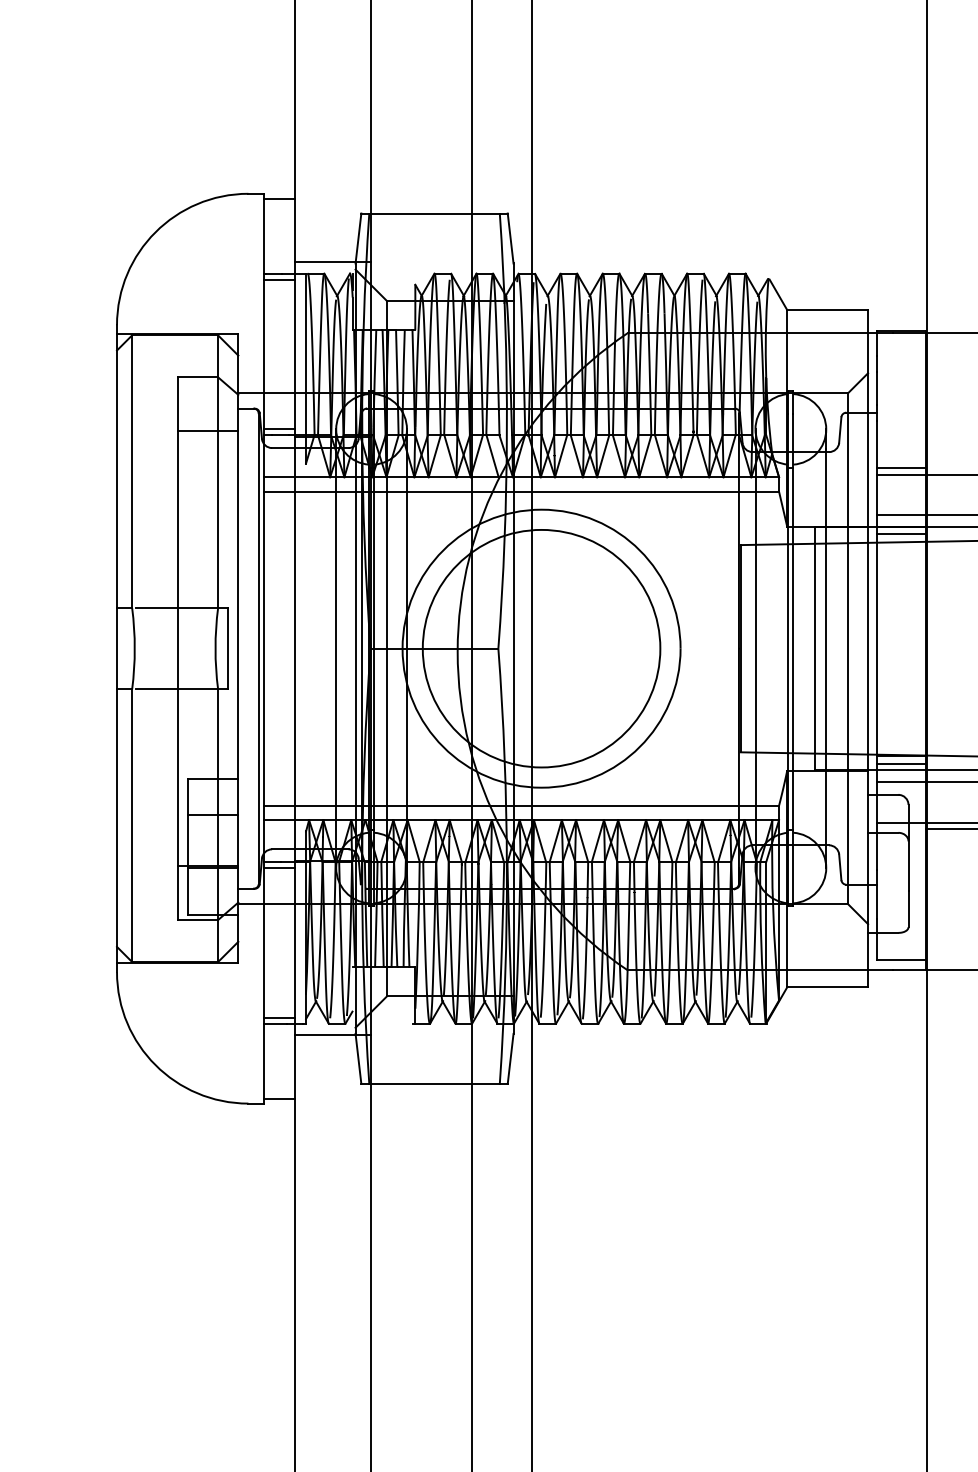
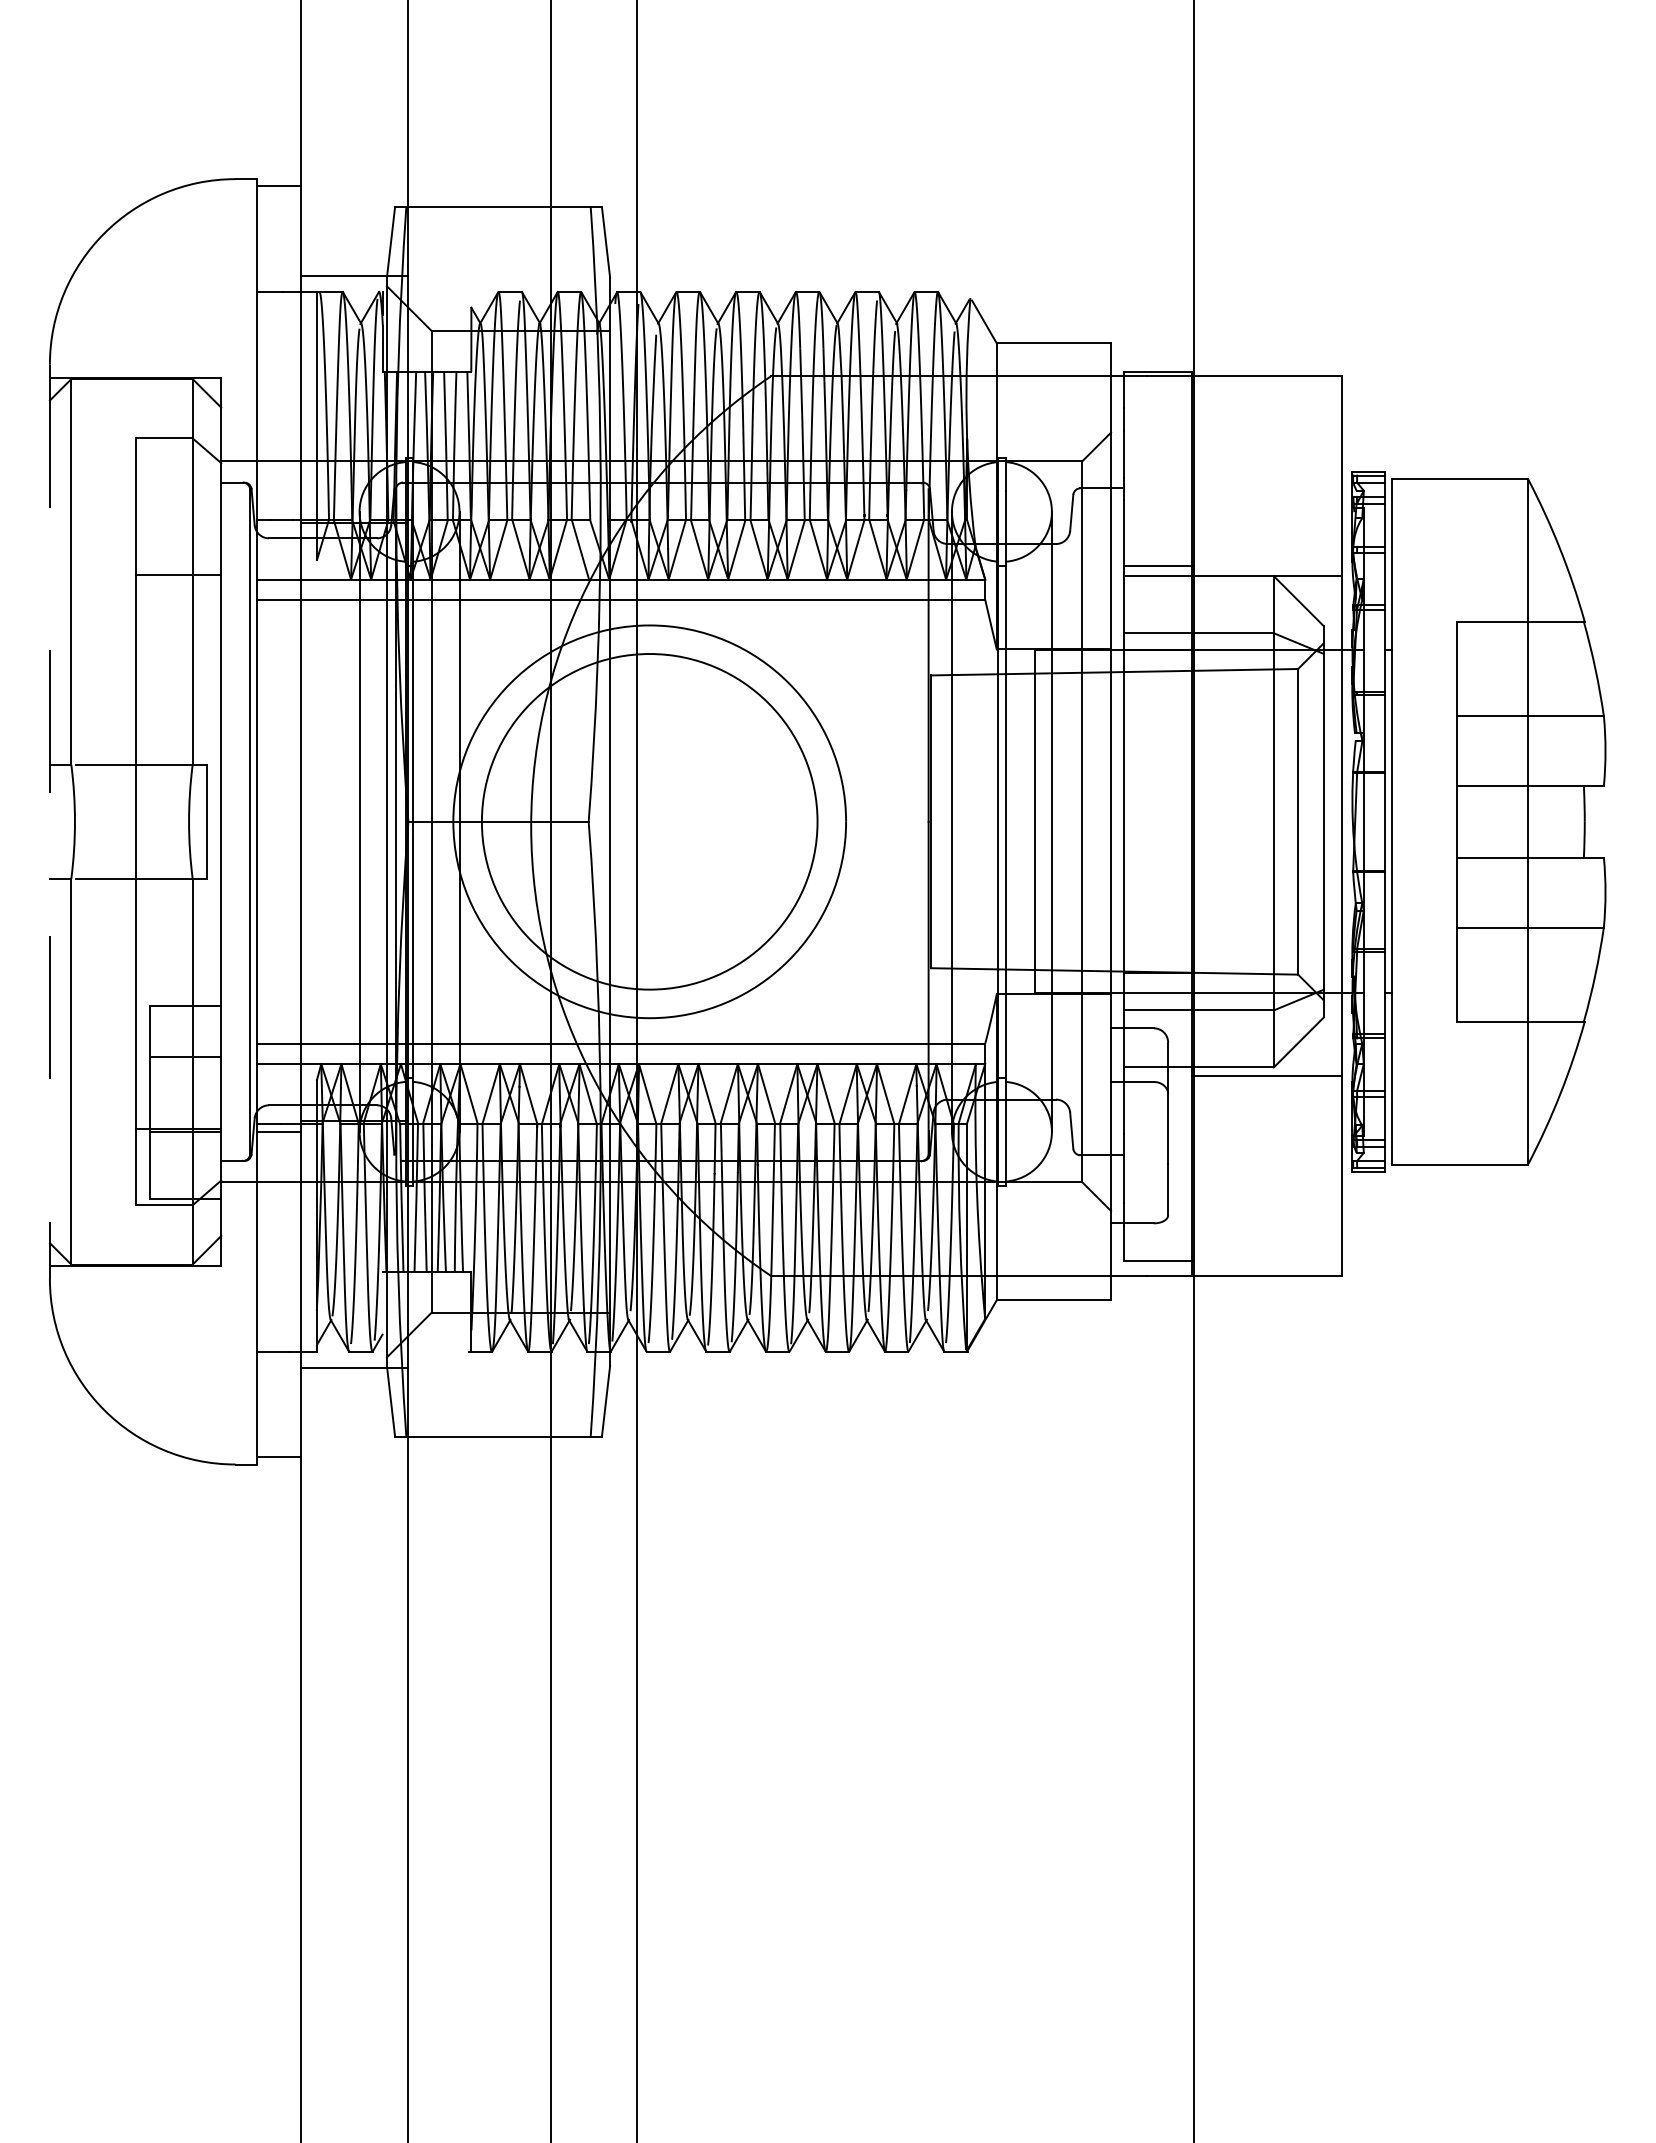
line: (278, 279) -> (278, 300), removed
line: (278, 429) -> (278, 511), removed
line: (208, 431) -> (178, 575), moved
line: (900, 534) -> (1157, 660), removed
line: (116, 649) -> (49, 822), solid -> dashed
line: (900, 763) -> (1157, 984), removed
line: (278, 1017) -> (278, 1343), removed

